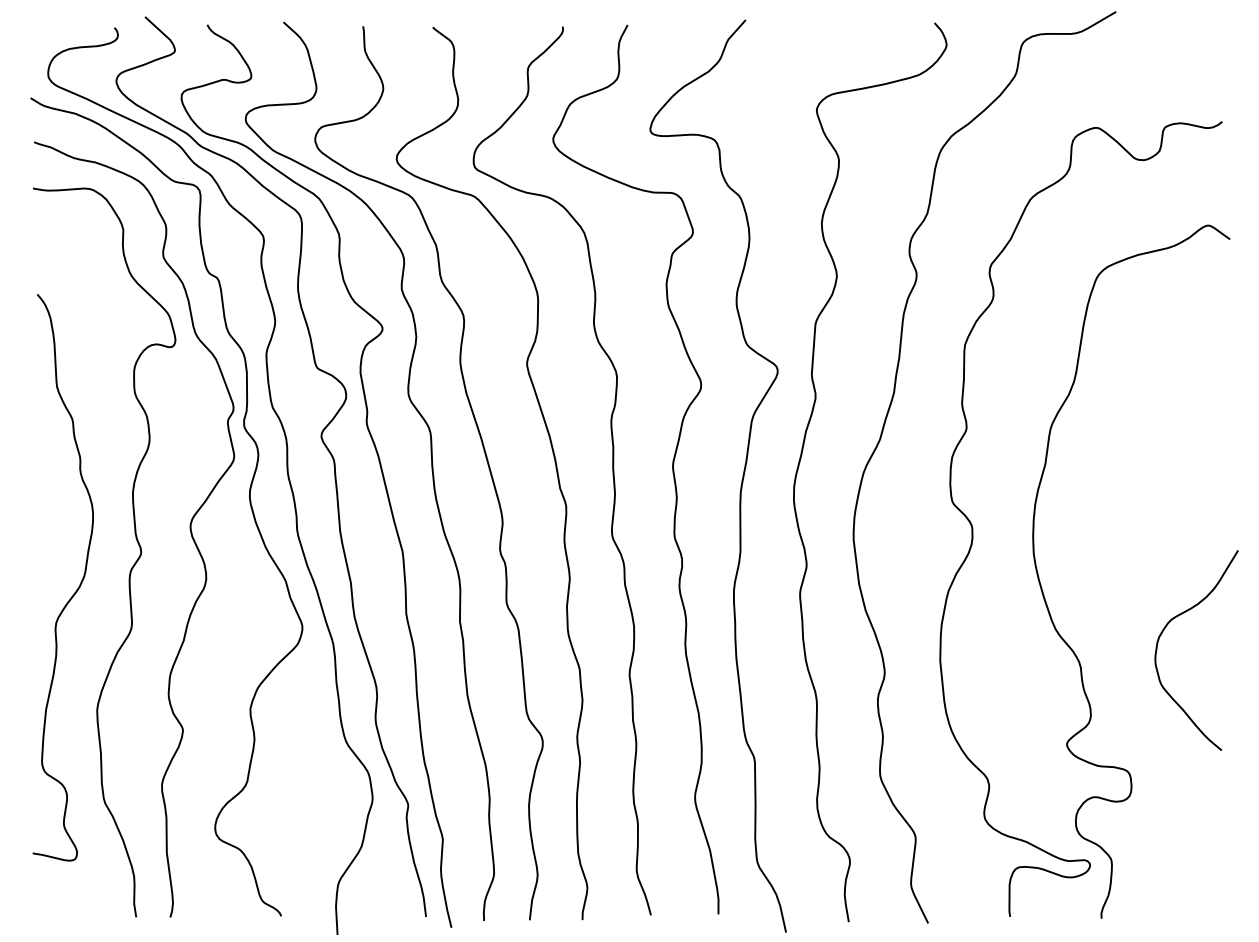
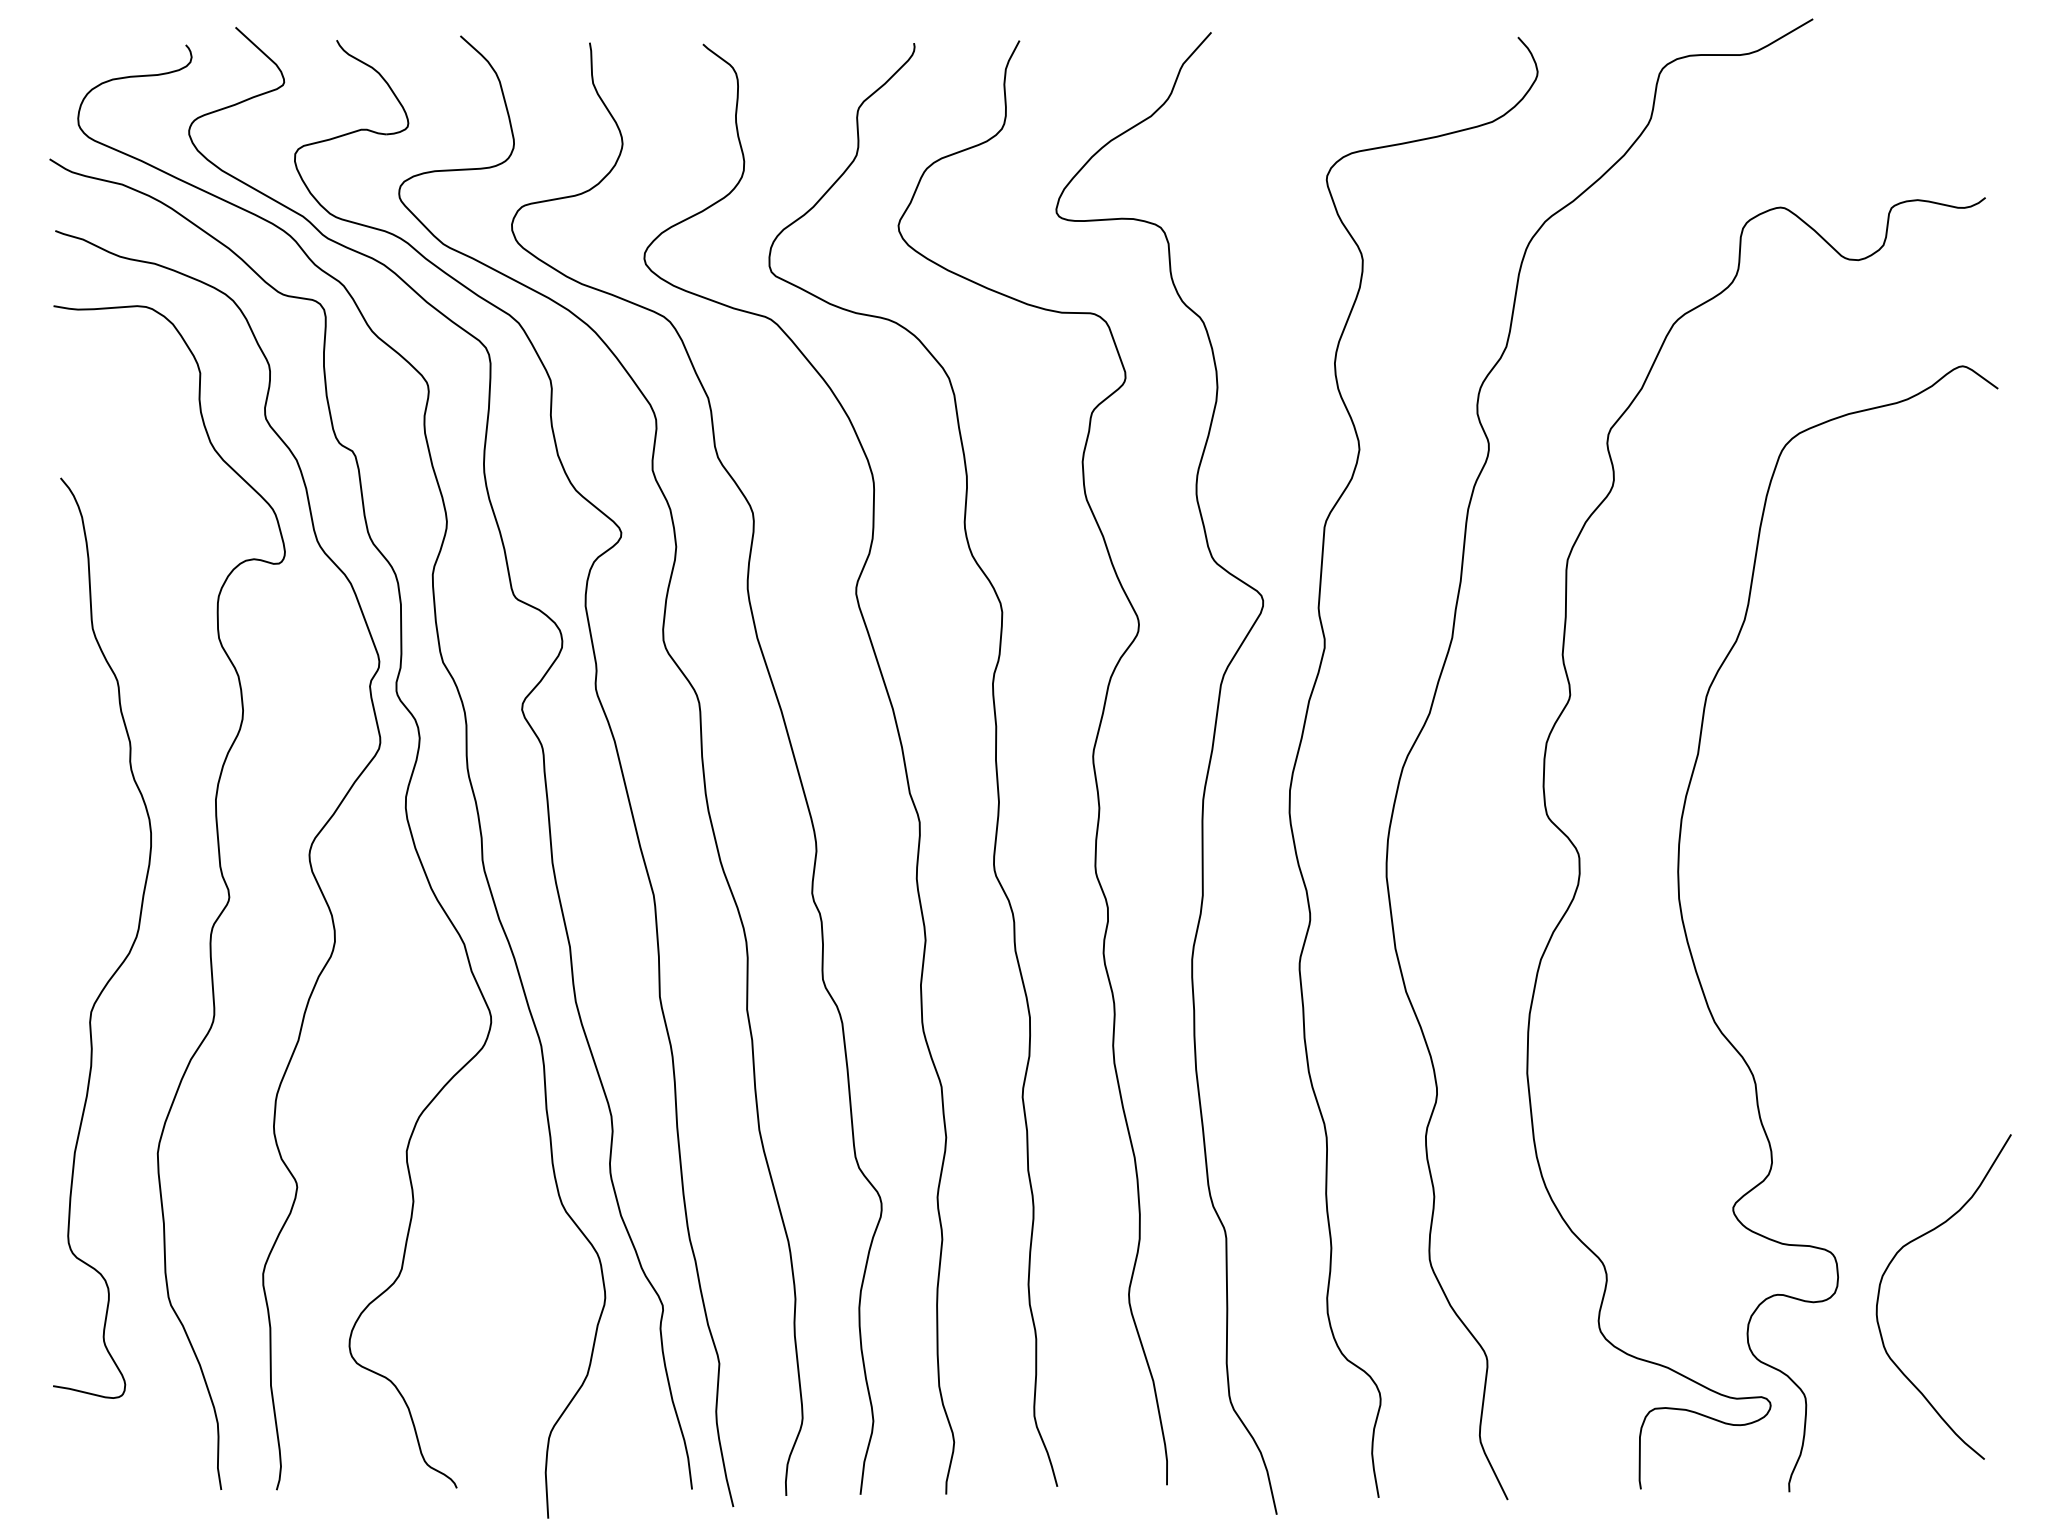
curve: (1164, 630) -> (1891, 1264), moved

